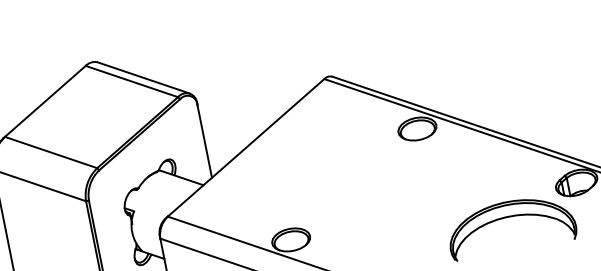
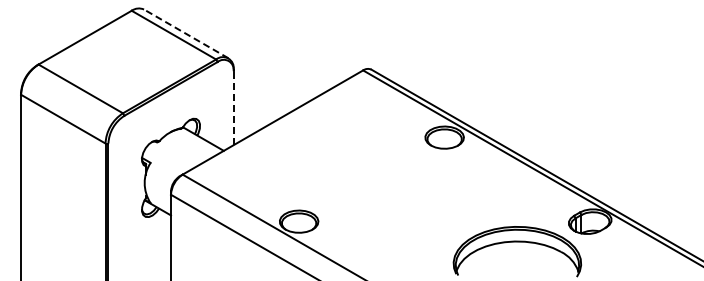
line: (143, 77) -> (186, 33), solid -> dashed
line: (204, 141) -> (233, 108), solid -> dashed

